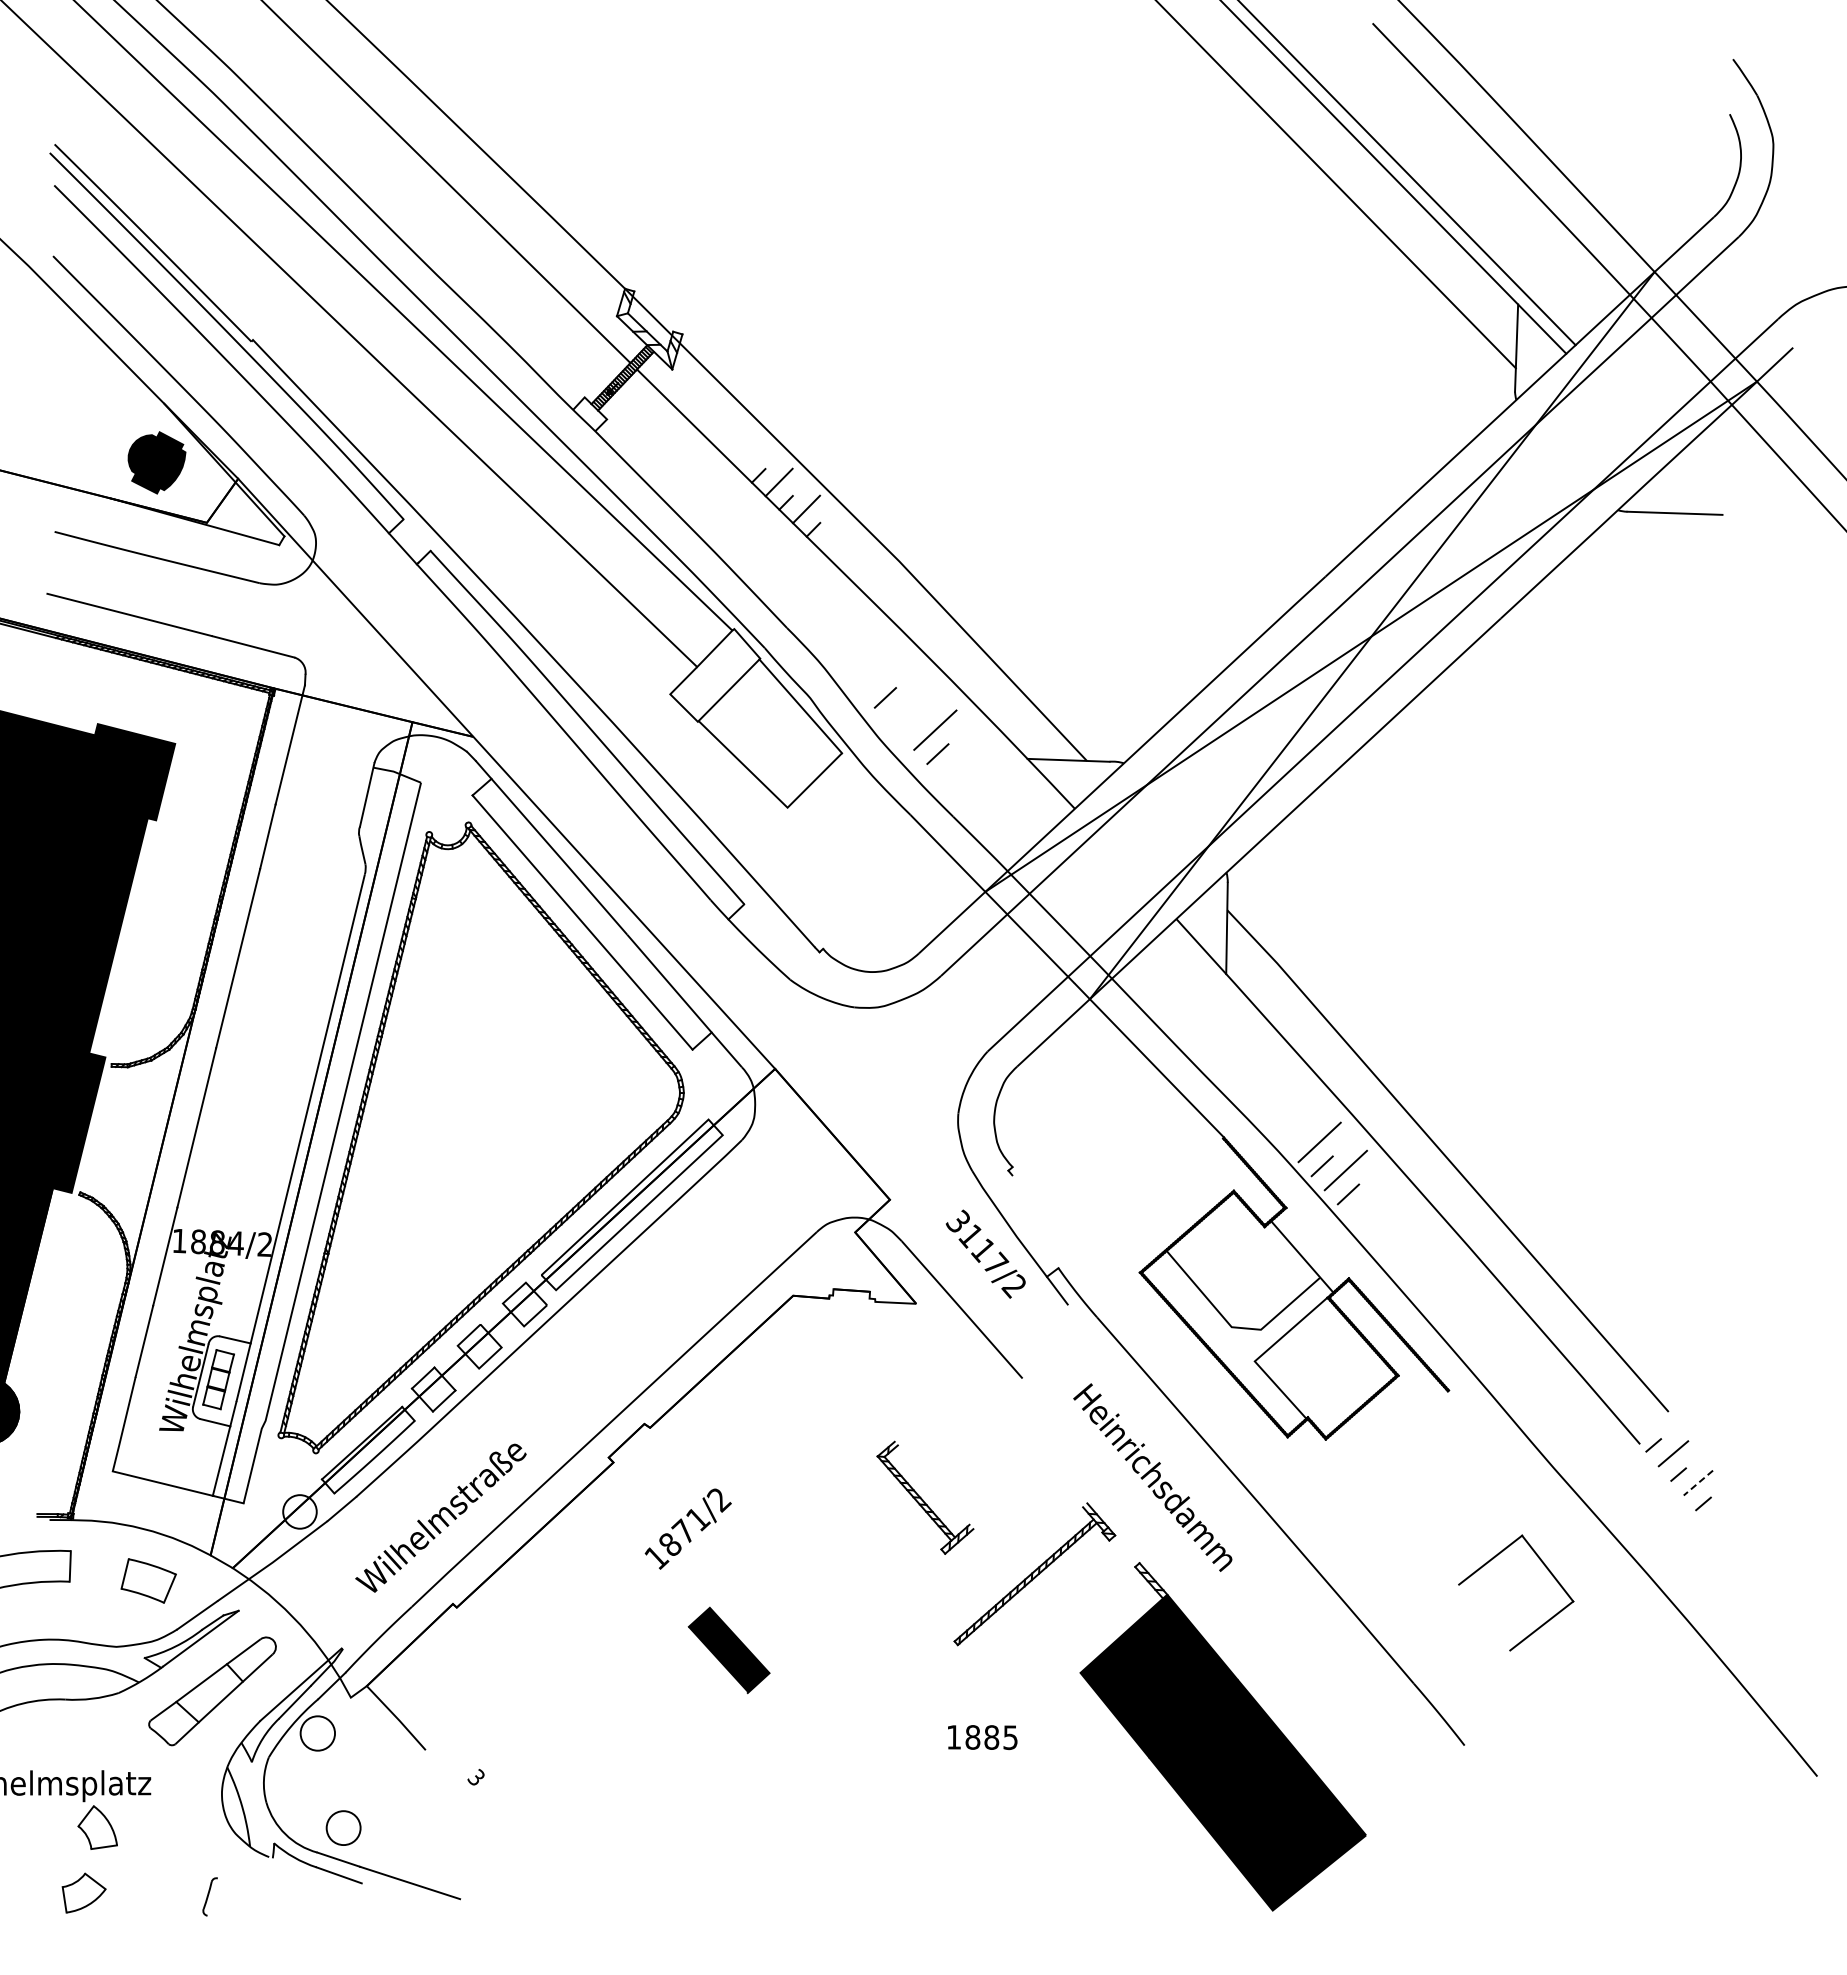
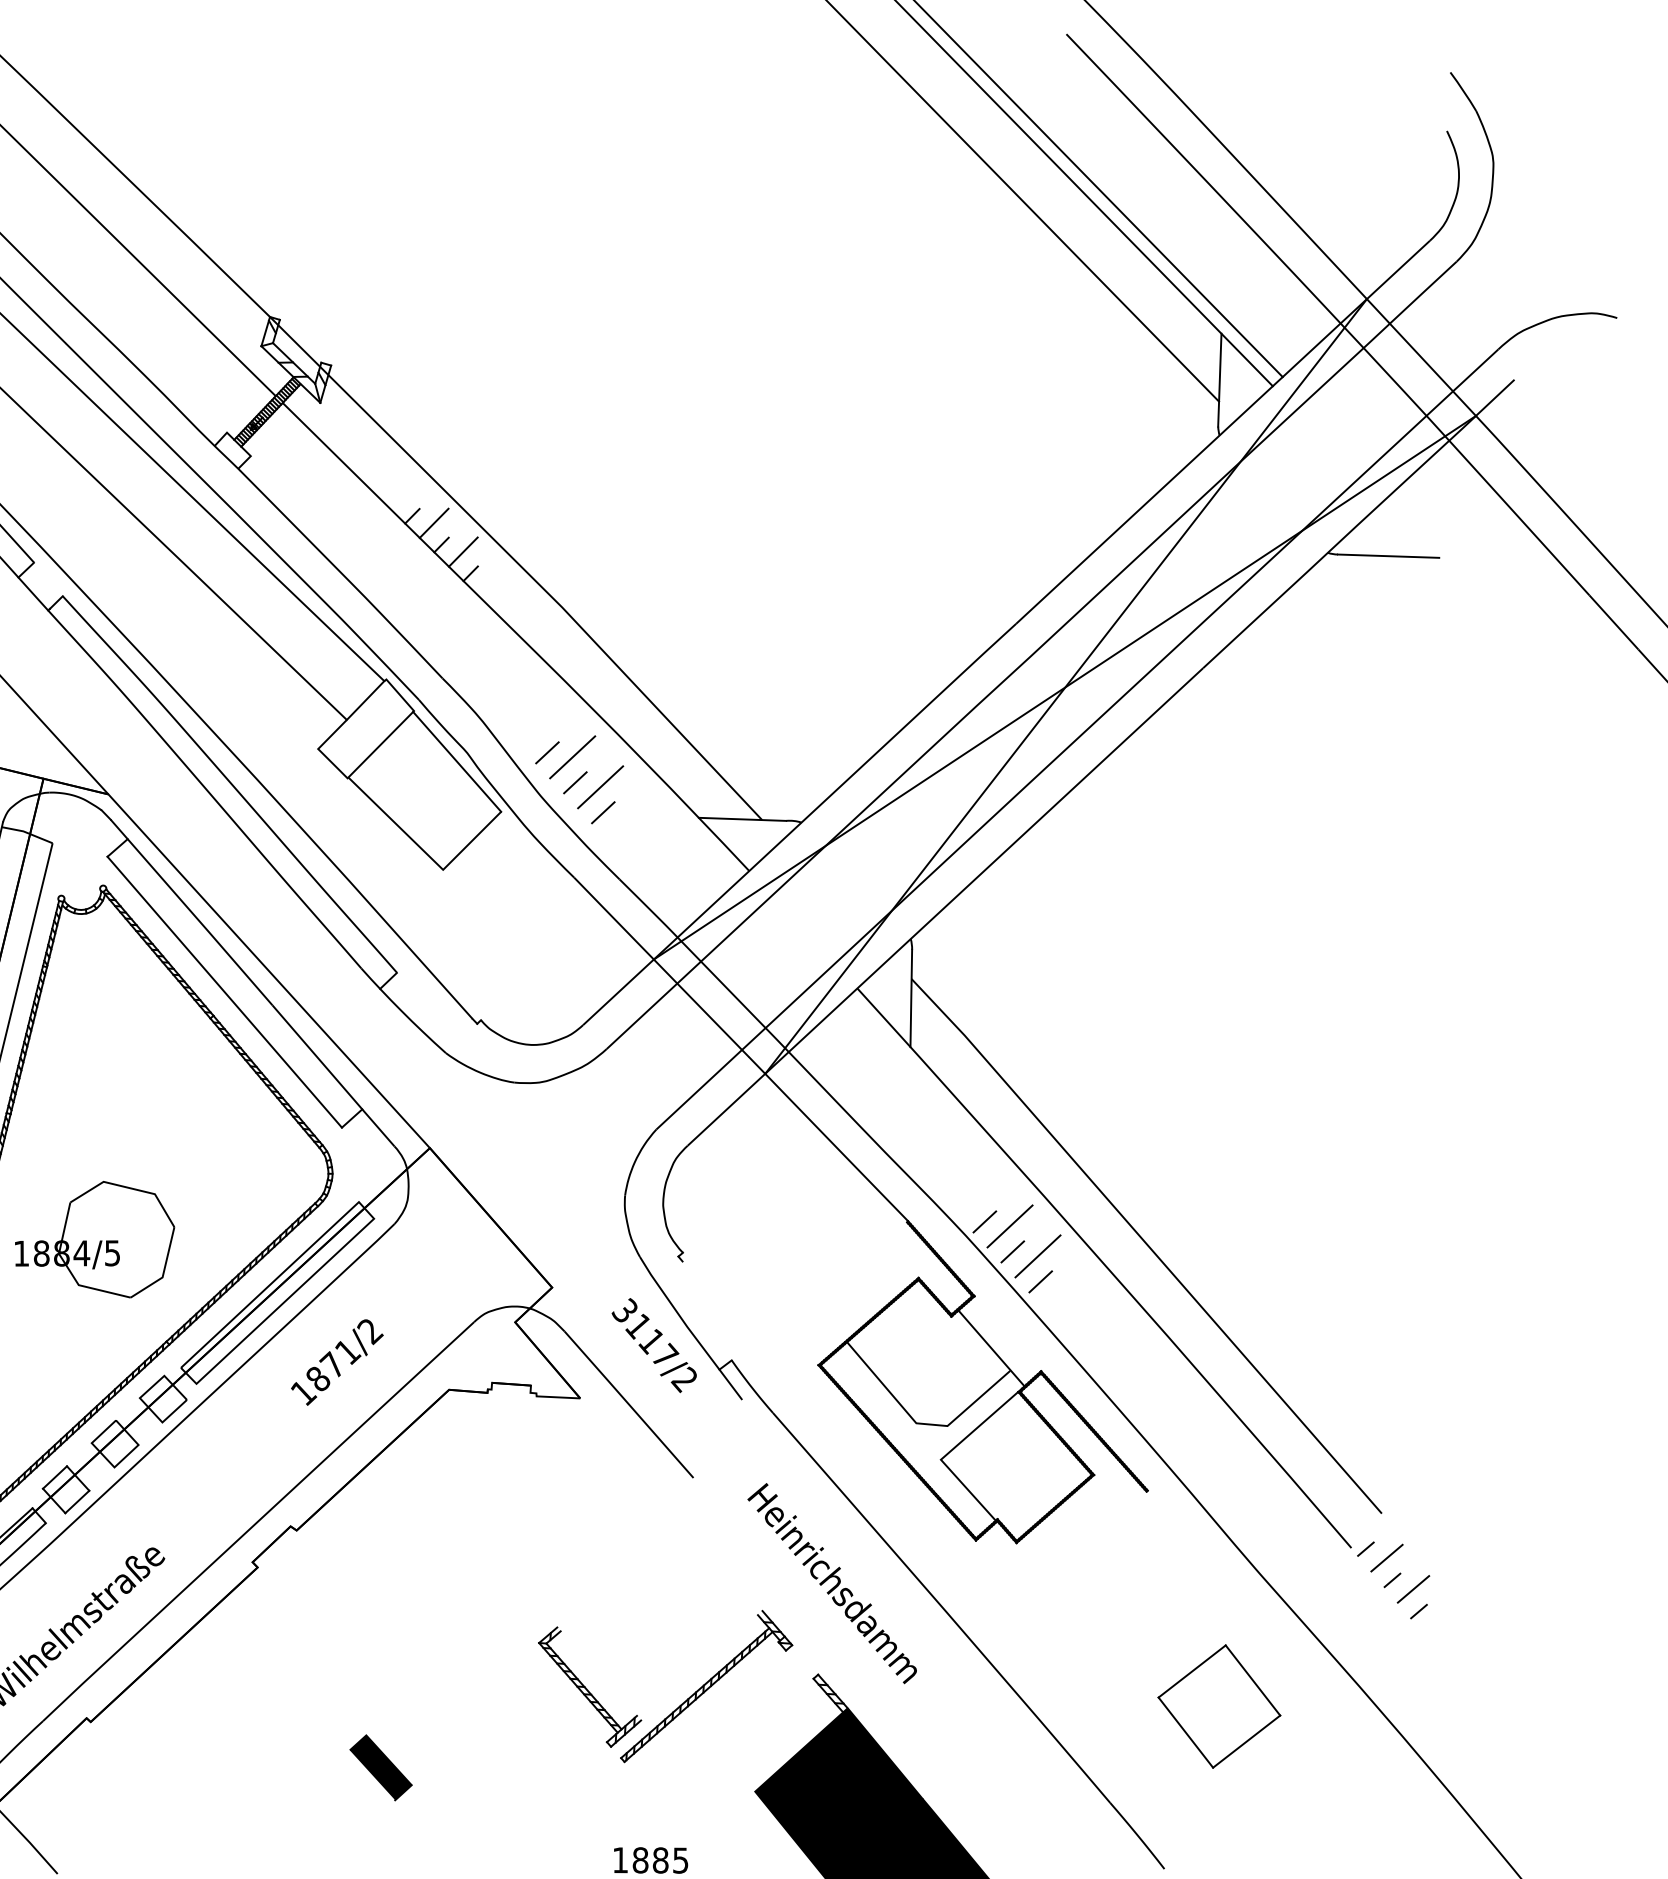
line: (909, 701) -> (573, 756), added
line: (911, 725) -> (575, 782), added
line: (1295, 1138) -> (984, 1222), added
part: (460, 1154) -> (94, 1239), added
line: (1698, 1483) -> (1413, 1589), dashed -> solid
part: (925, 1497) -> (590, 1686), moved
text: (687, 1528) -> (336, 1361), moved
line: (1484, 1617) -> (1185, 1732), added
part: (729, 1650) -> (381, 1767), size x0.71

